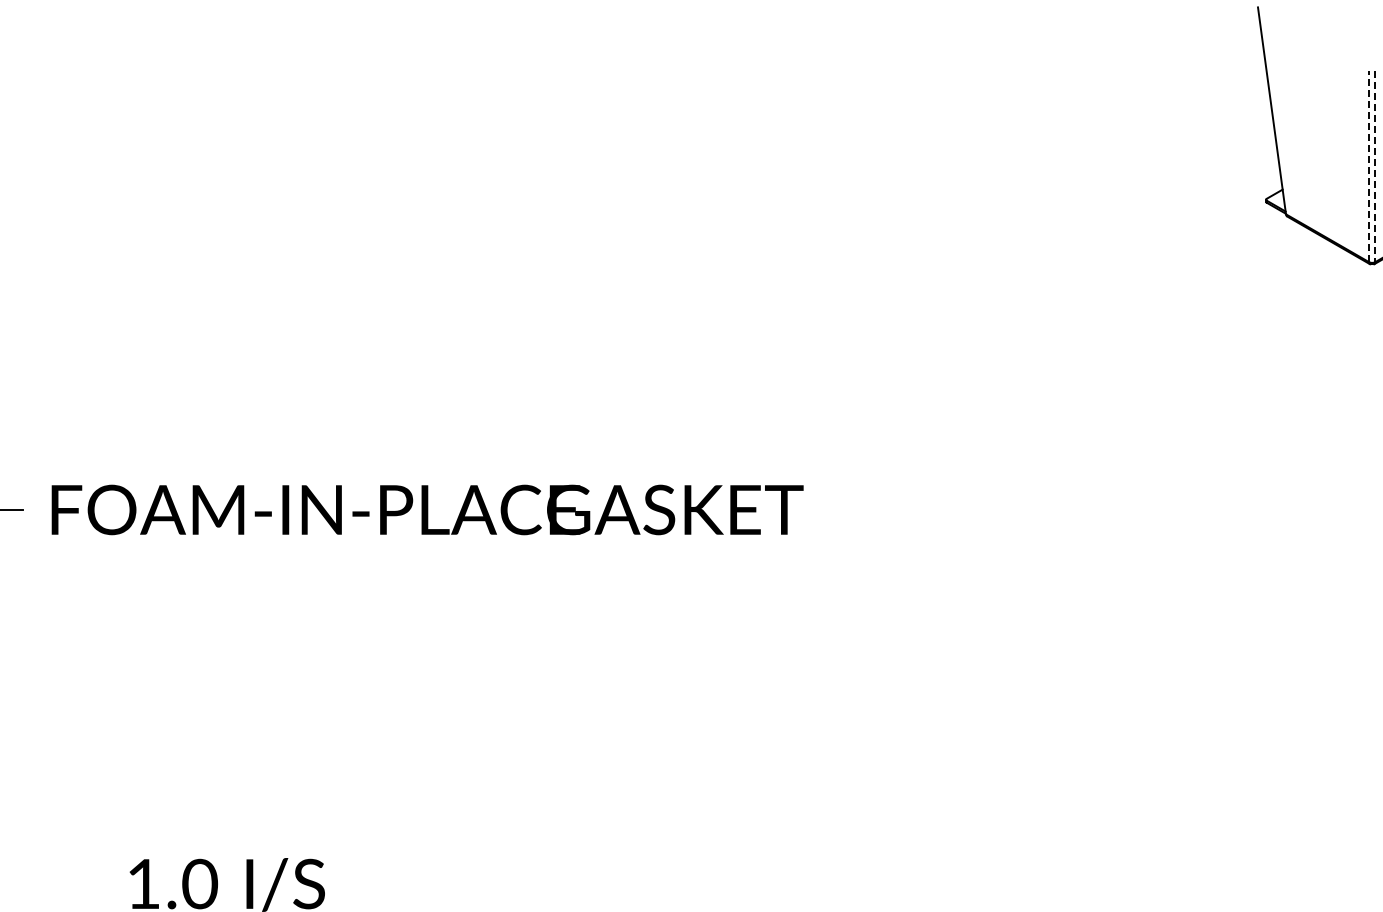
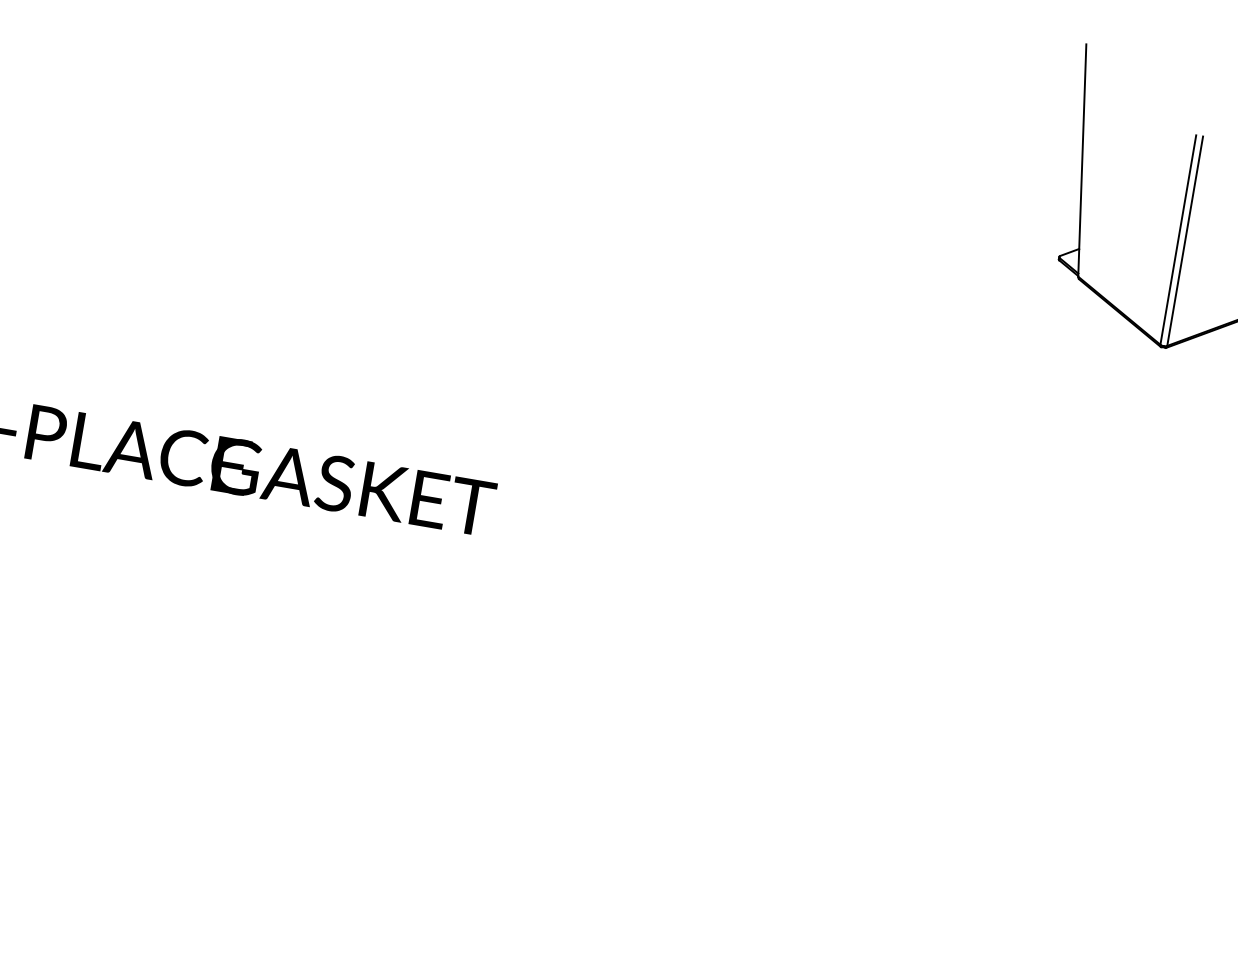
line: (1369, 166) -> (1178, 239), dashed -> solid
line: (1375, 167) -> (1185, 242), dashed -> solid

